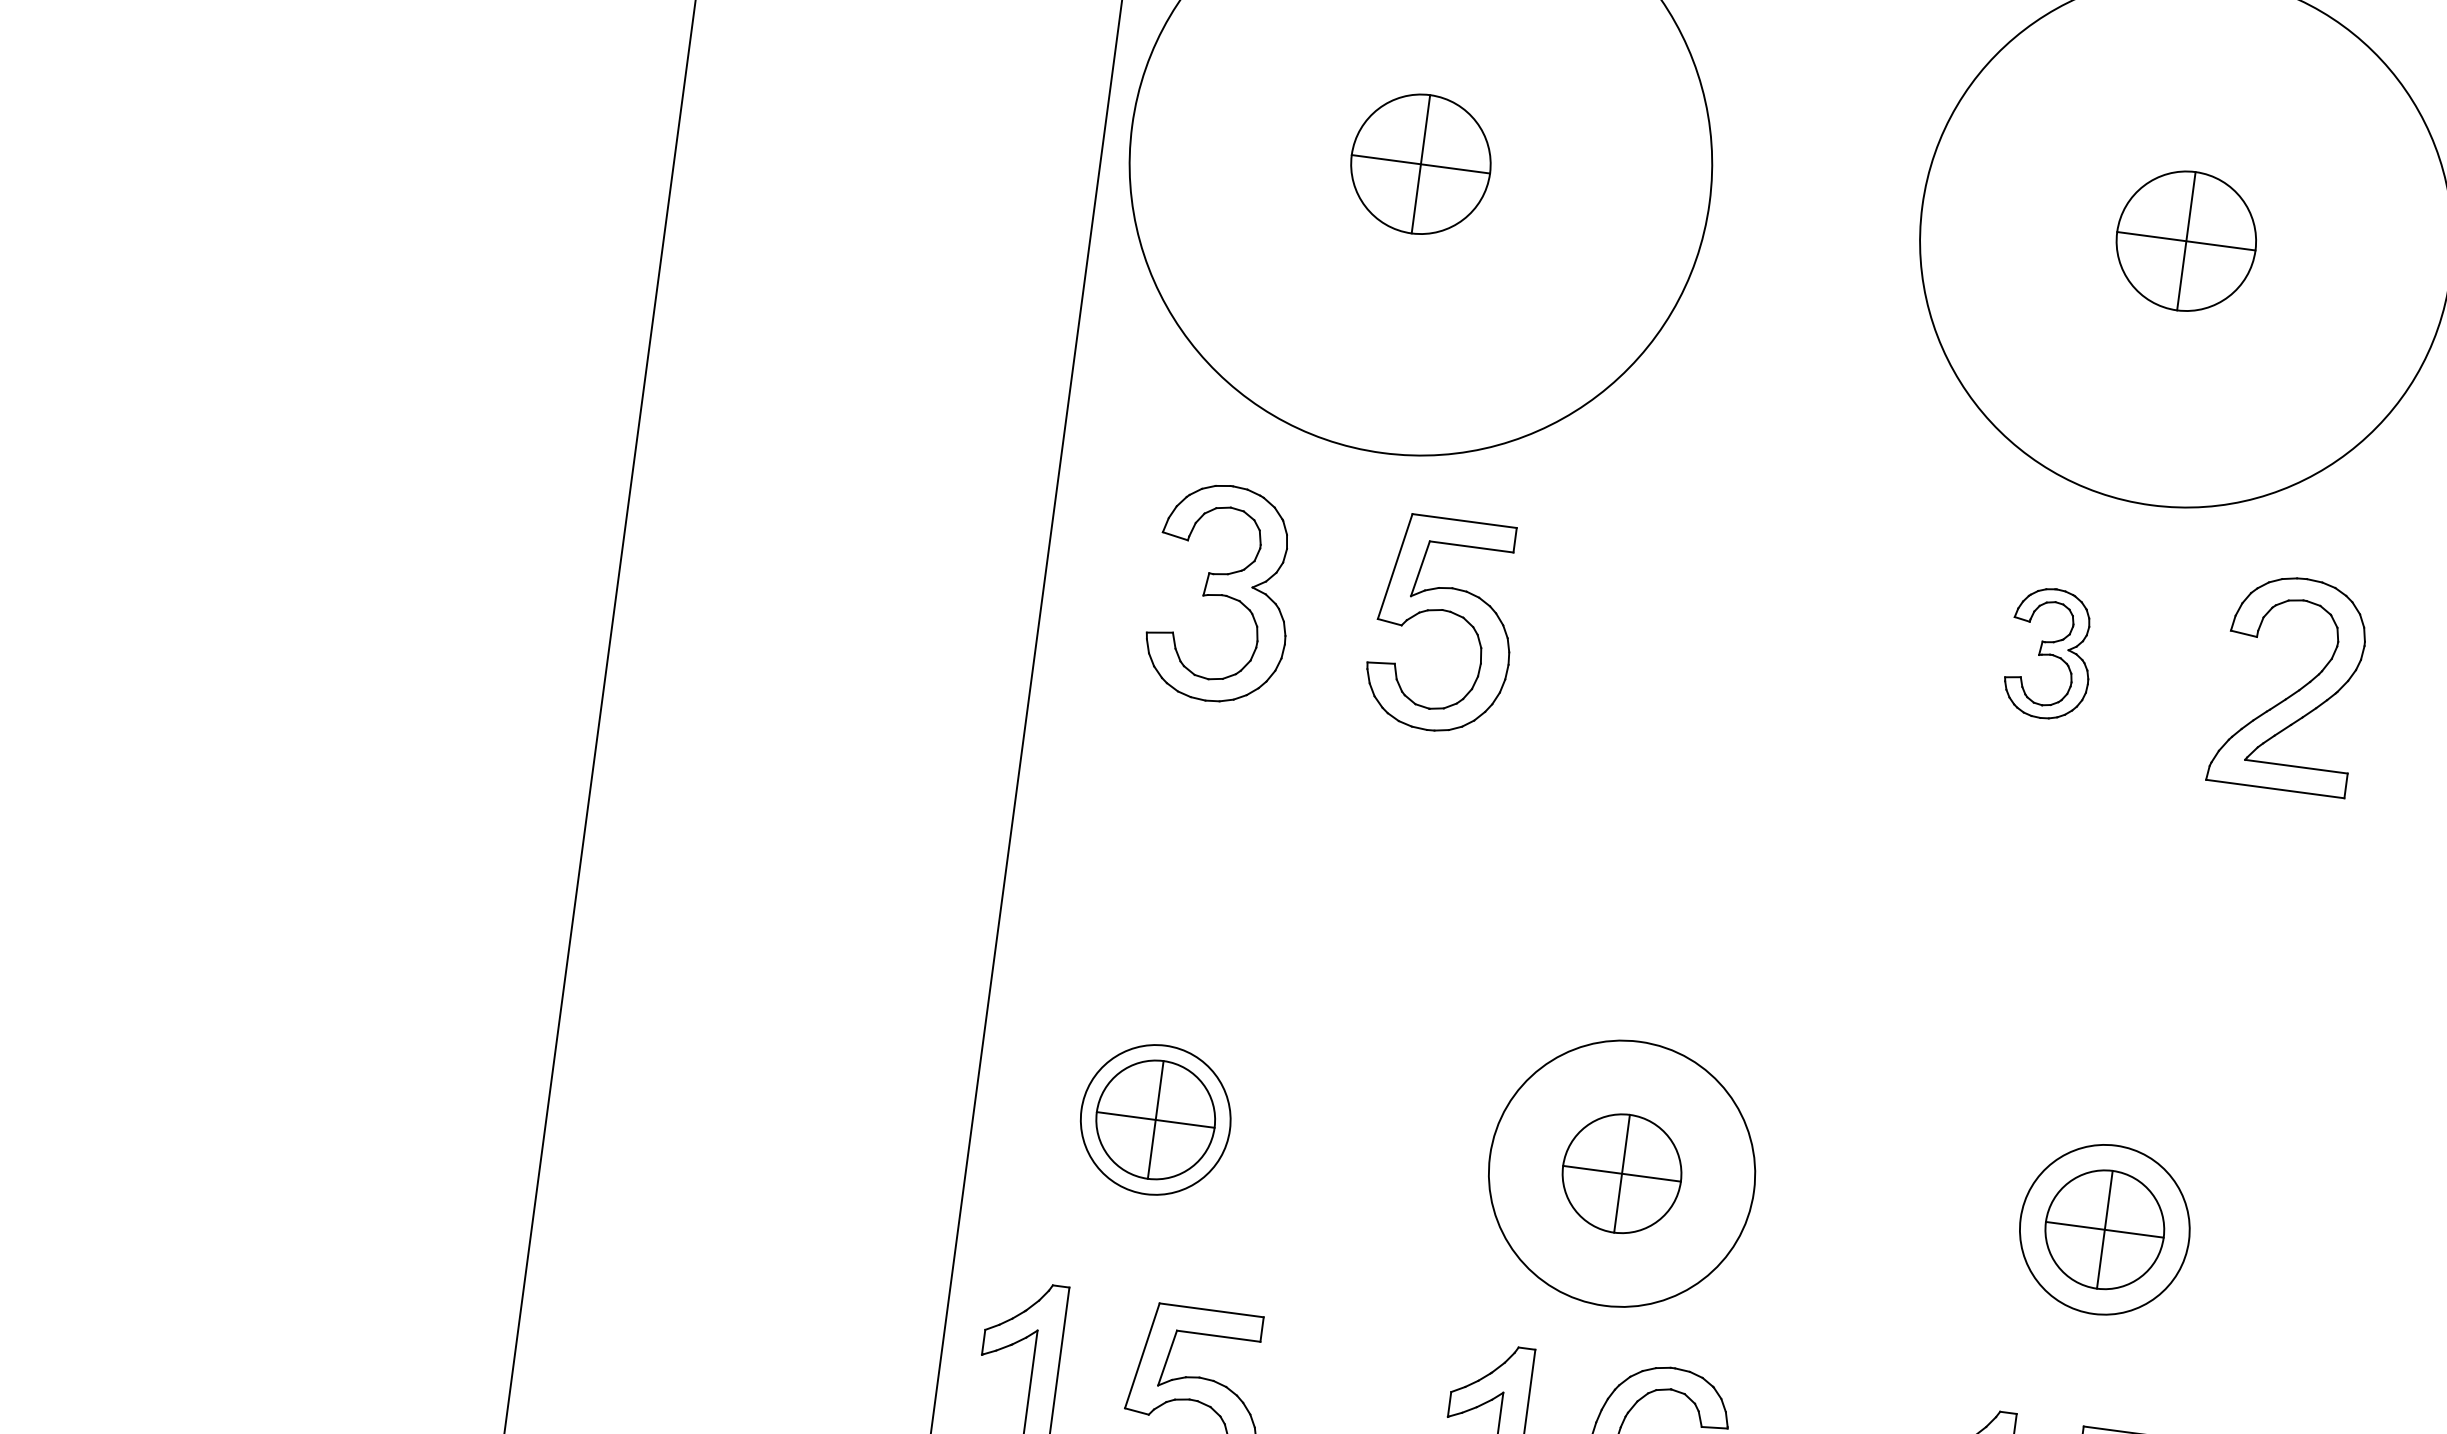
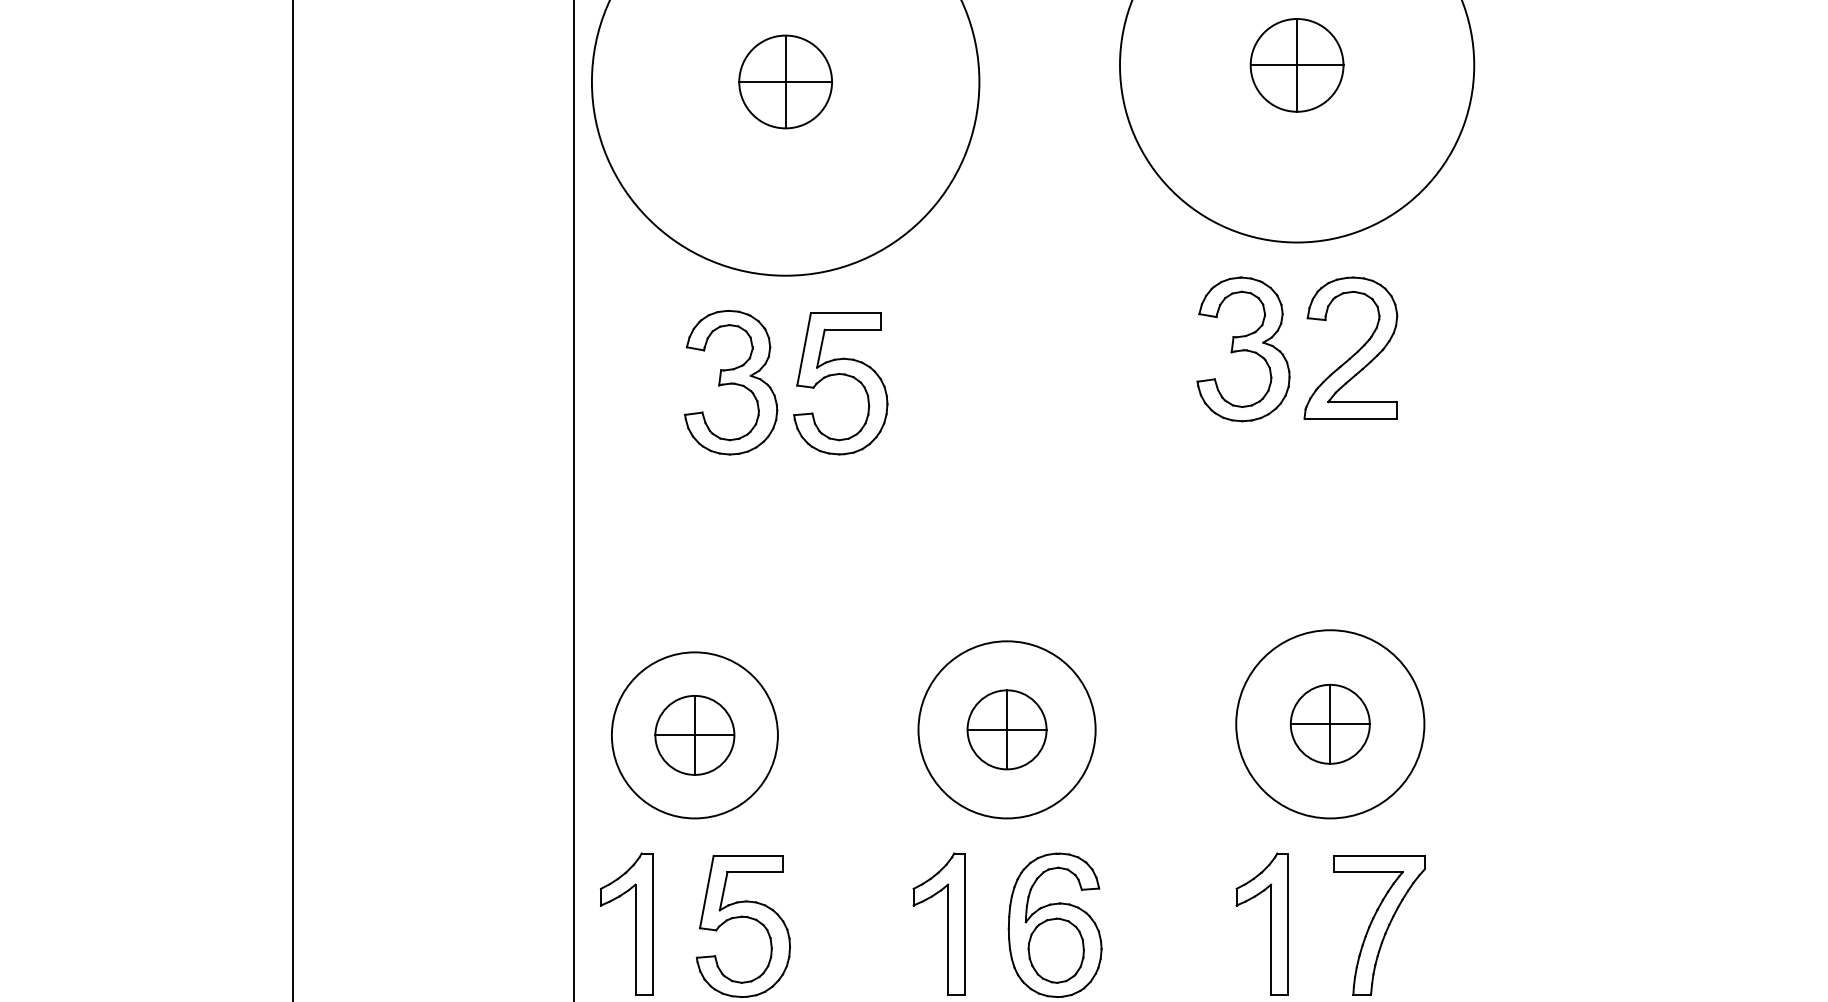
part: (1222, 593) -> (731, 382), moved
part: (2049, 653) -> (1243, 349), size x1.67
part: (2295, 691) -> (1355, 352), moved
circle: (1155, 1120) -> (694, 735), size x1.67
circle: (2105, 1230) -> (1330, 724), size x1.67

